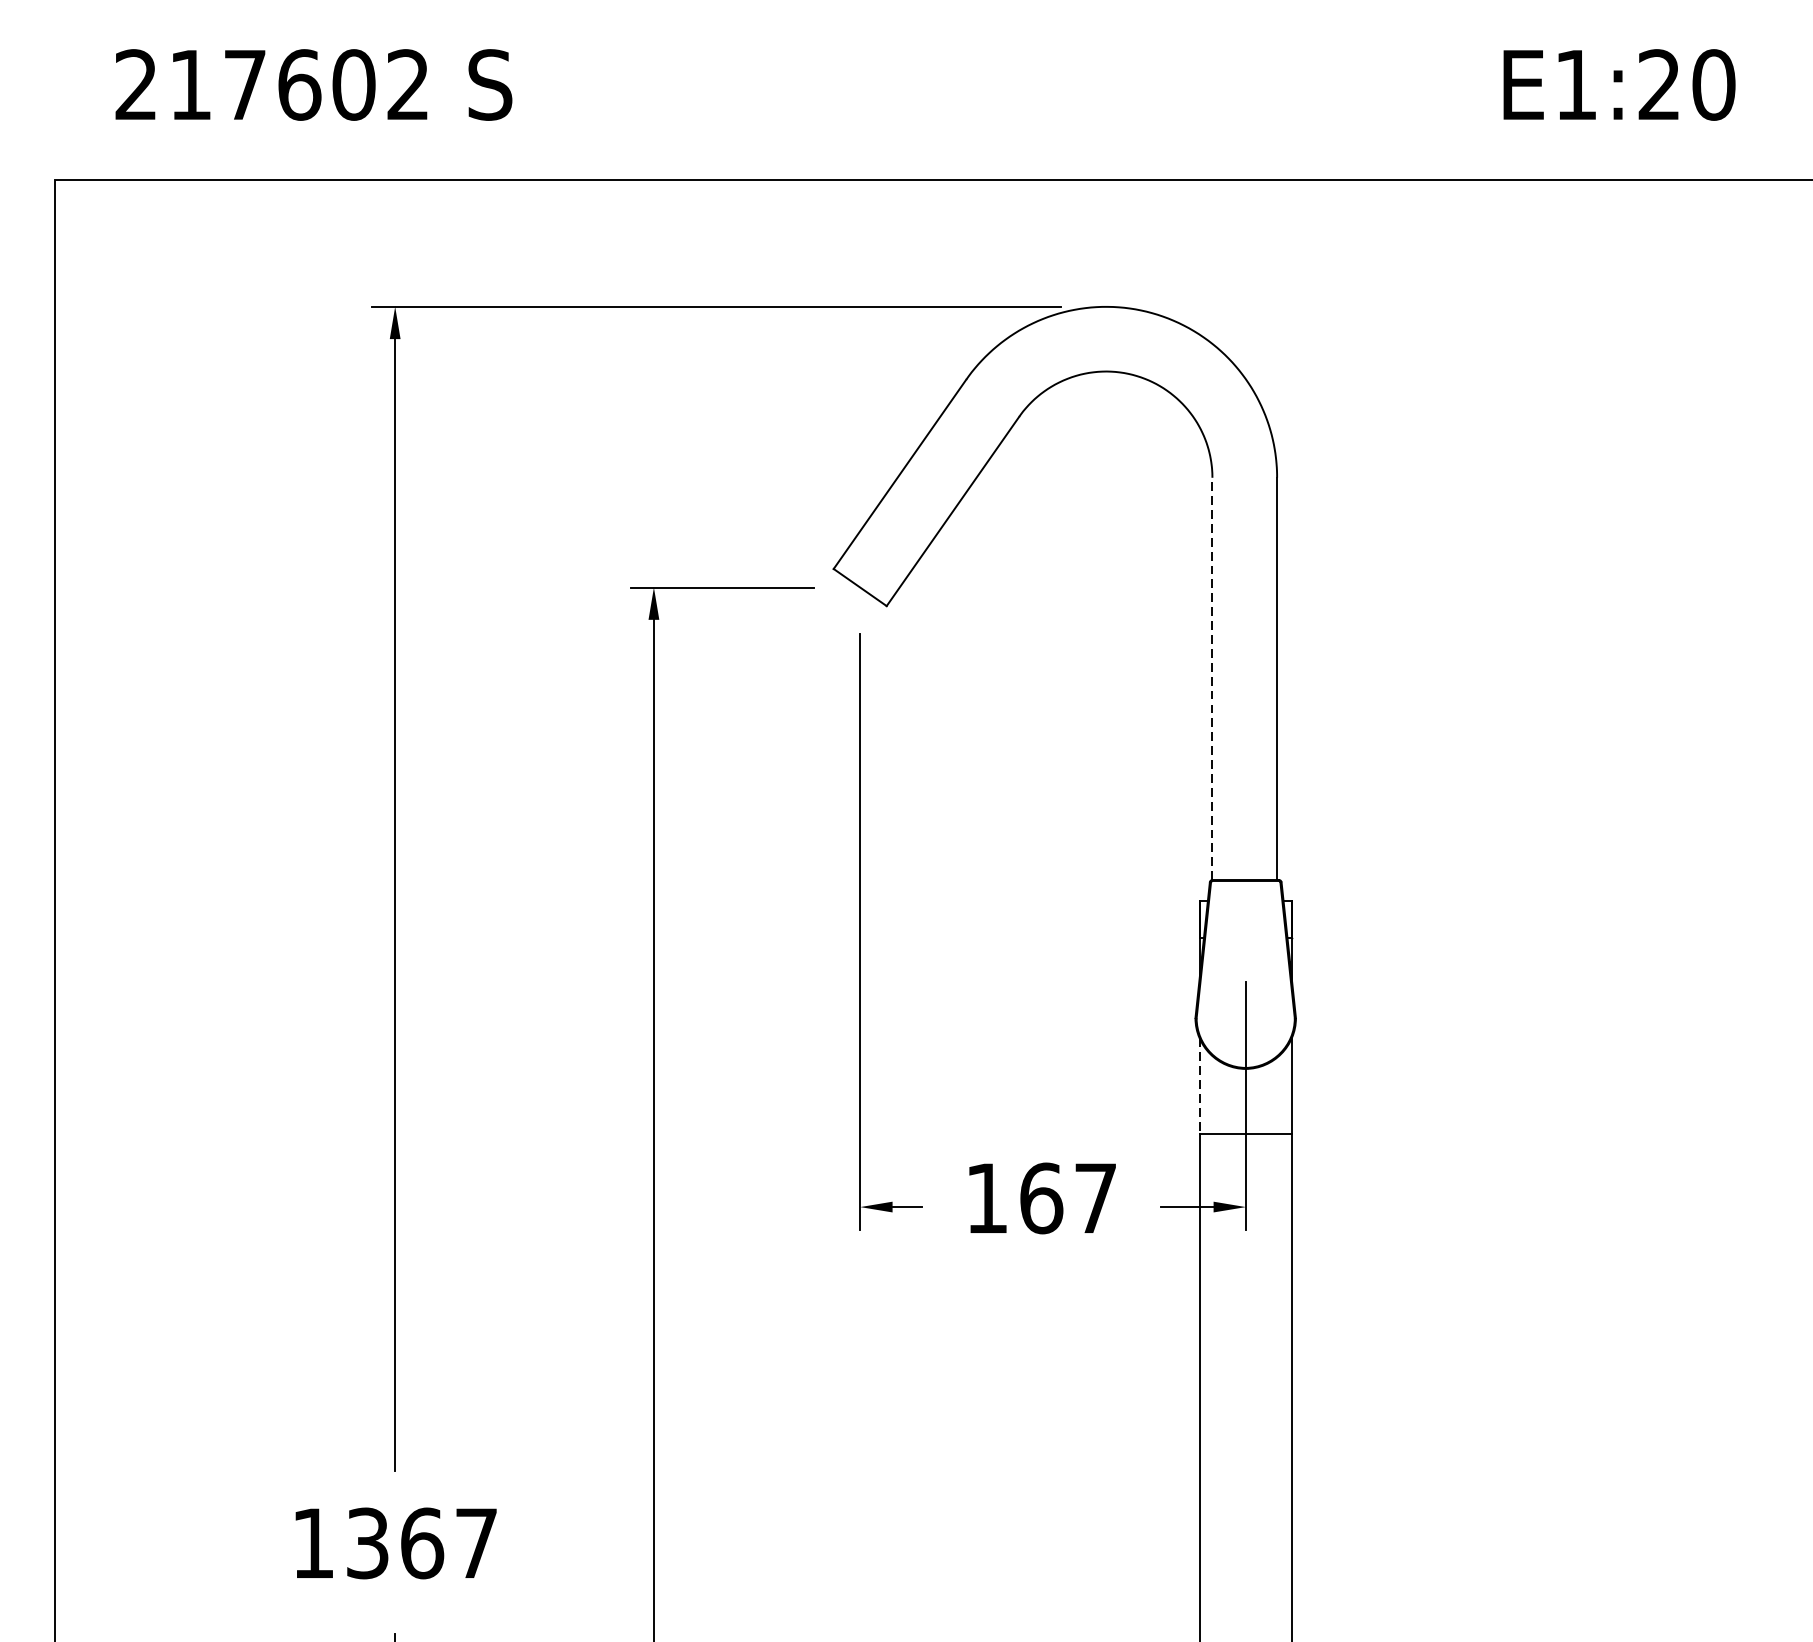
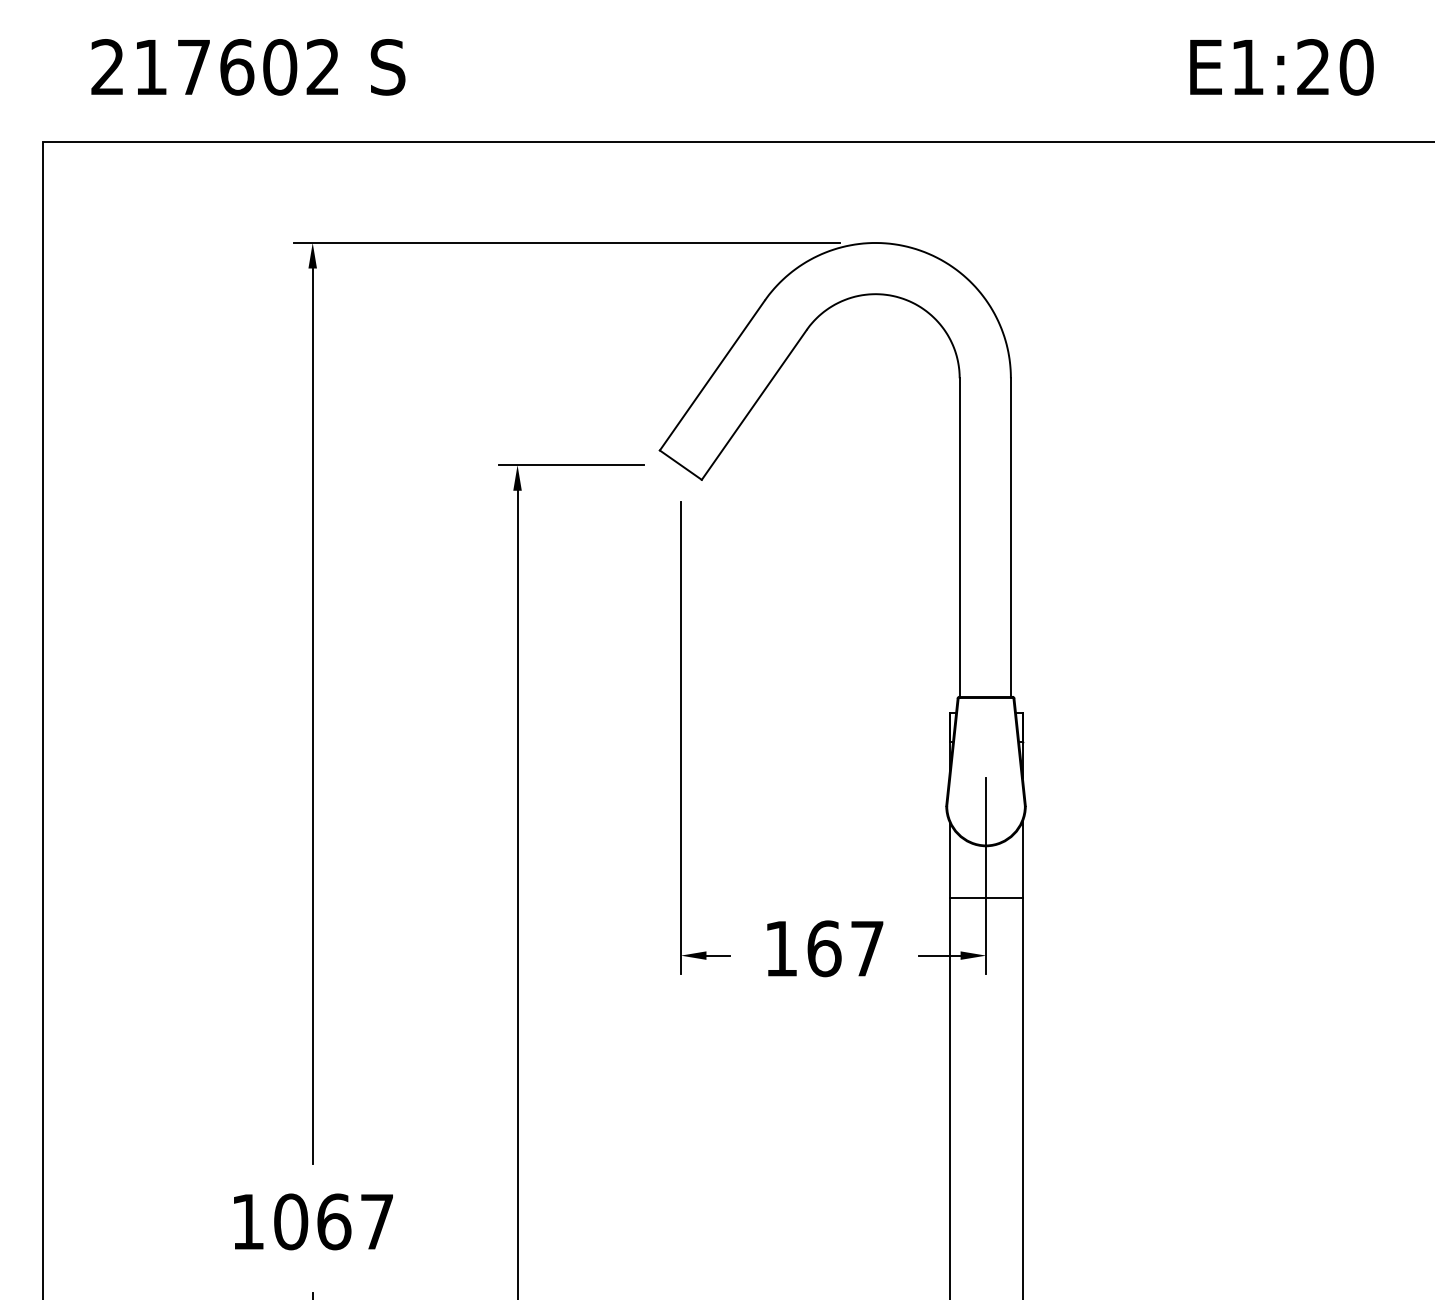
line: (1212, 678) -> (959, 537), dashed -> solid
line: (1199, 1085) -> (949, 859), dashed -> solid
text: (368, 1542) -> (291, 1221), 1367 -> 1067

